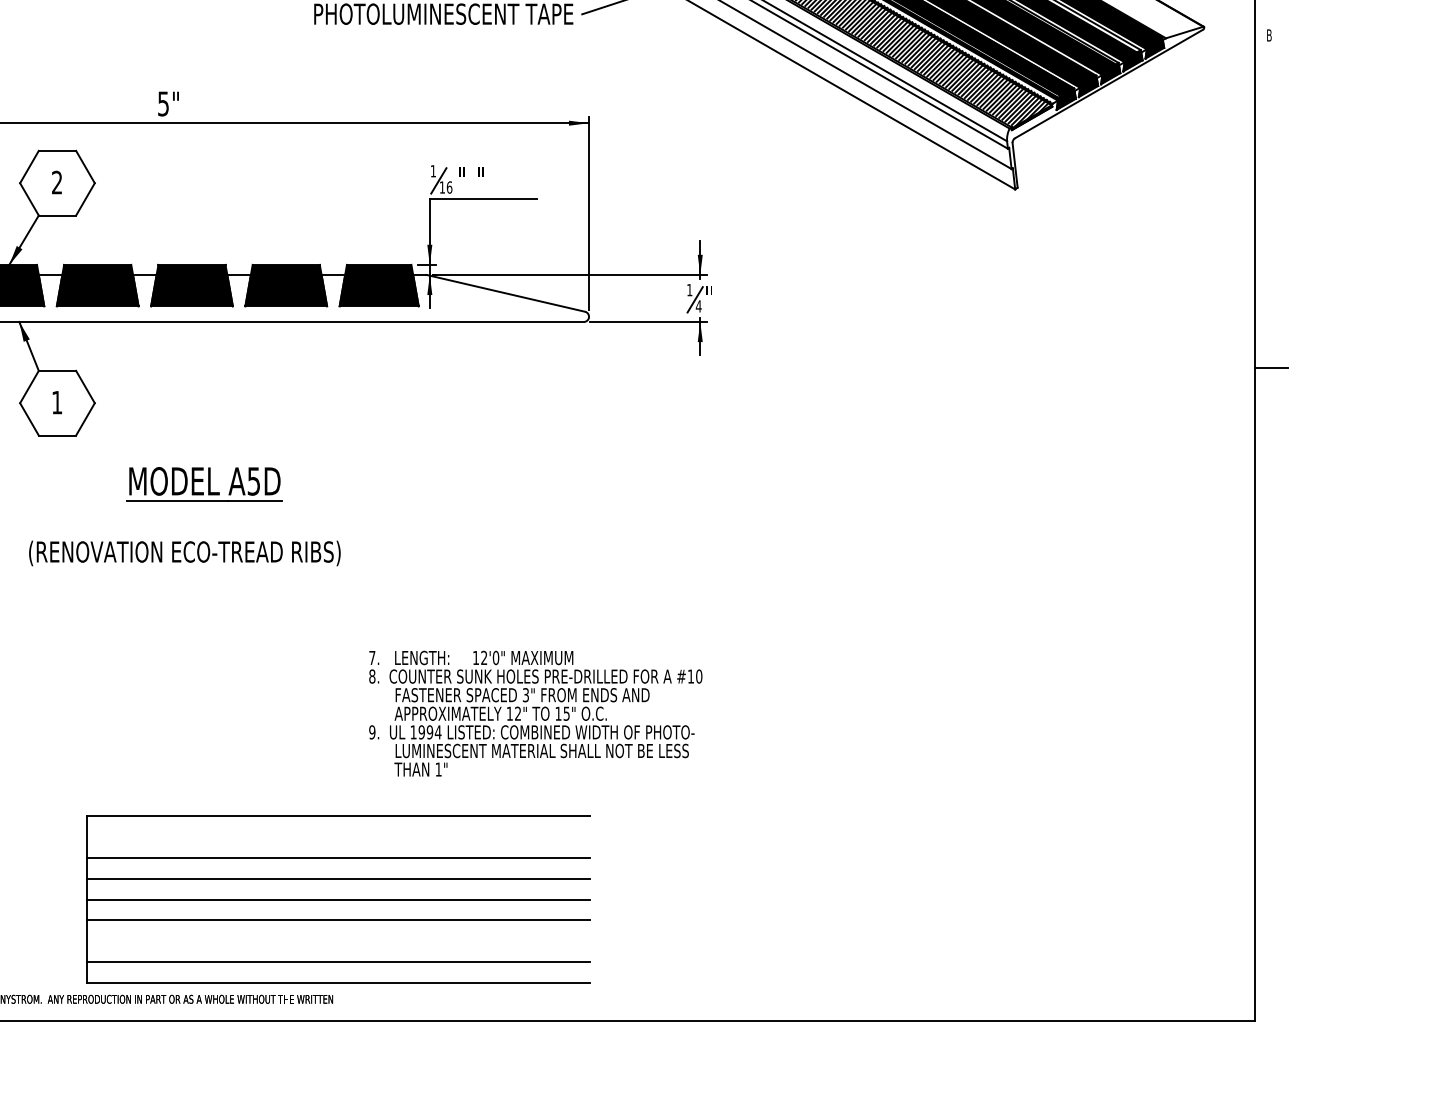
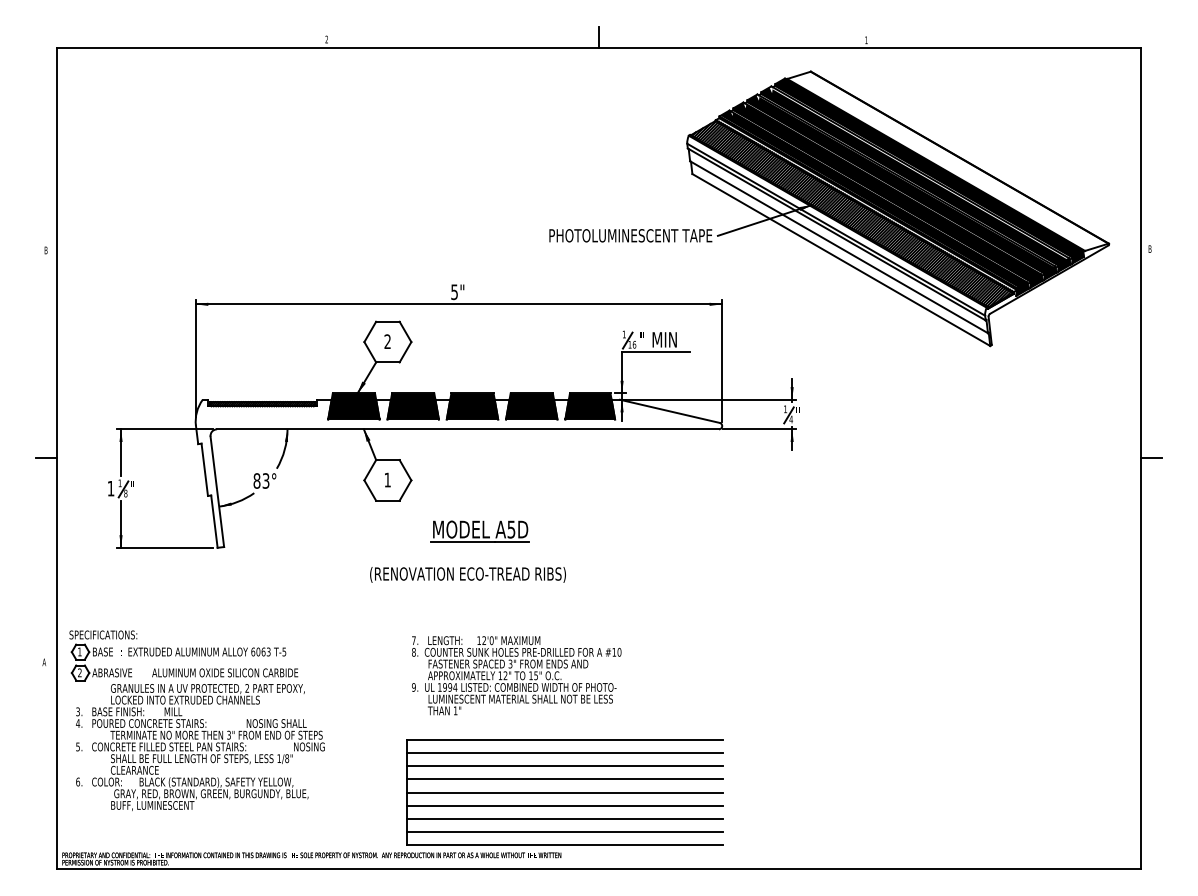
text: (497, 179) -> (664, 339), " -> MIN
text: (535, 713) -> (516, 675), moved
line: (338, 837) -> (564, 753), added
line: (338, 940) -> (564, 818), added

